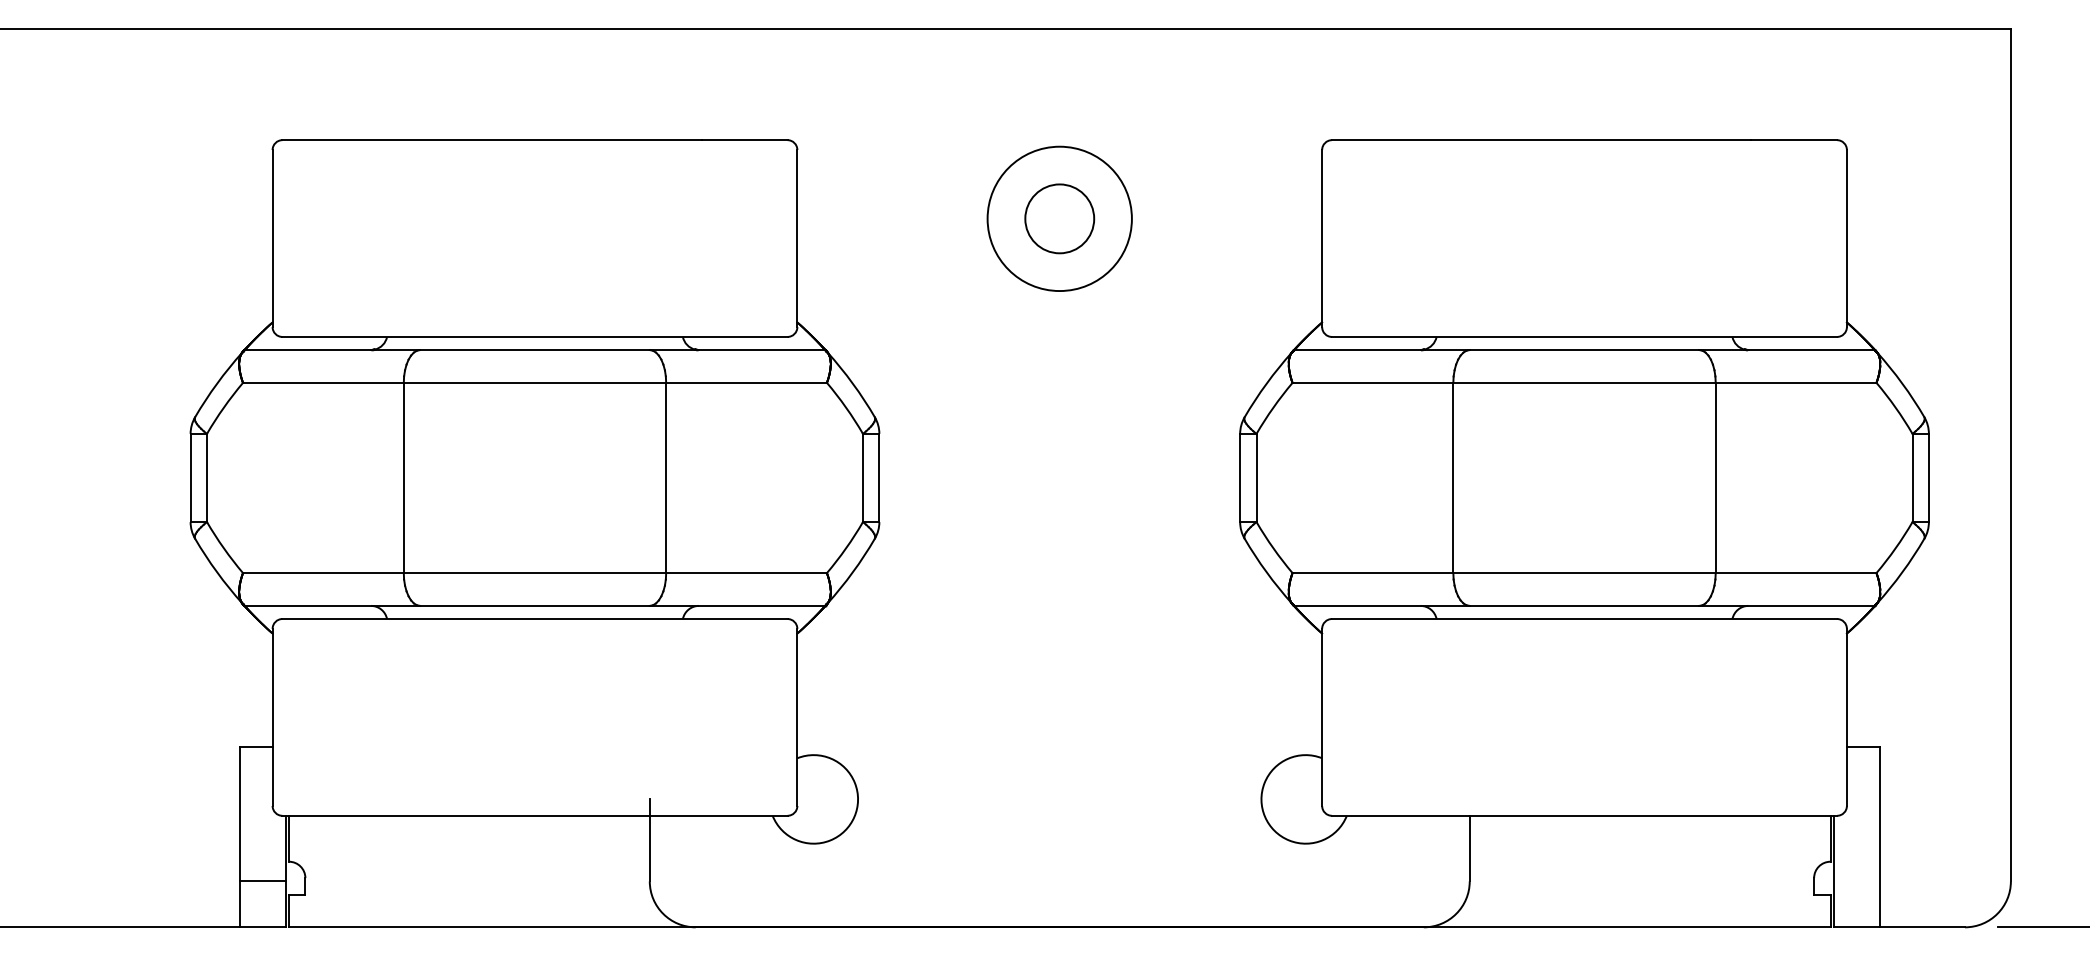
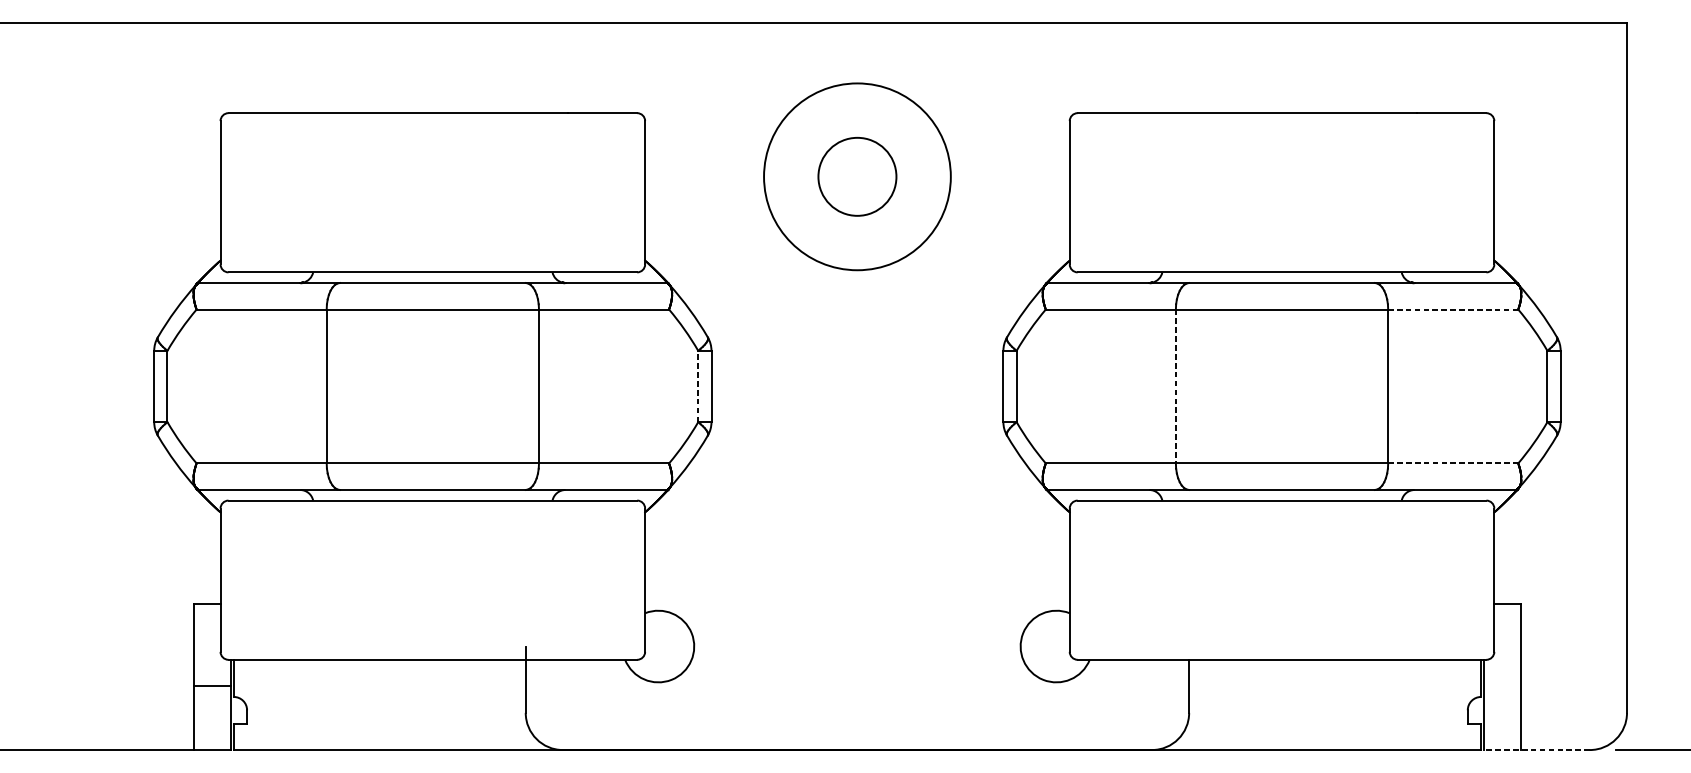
circle: (1059, 218) -> (857, 176), size x1.4
circle: (1059, 218) -> (857, 176), size x1.6
line: (1795, 382) -> (1452, 309), solid -> dashed
line: (862, 477) -> (697, 386), solid -> dashed
line: (1453, 478) -> (1176, 386), solid -> dashed
line: (1796, 573) -> (1453, 463), solid -> dashed
line: (262, 881) -> (212, 686), moved
line: (1899, 927) -> (1536, 750), solid -> dashed

